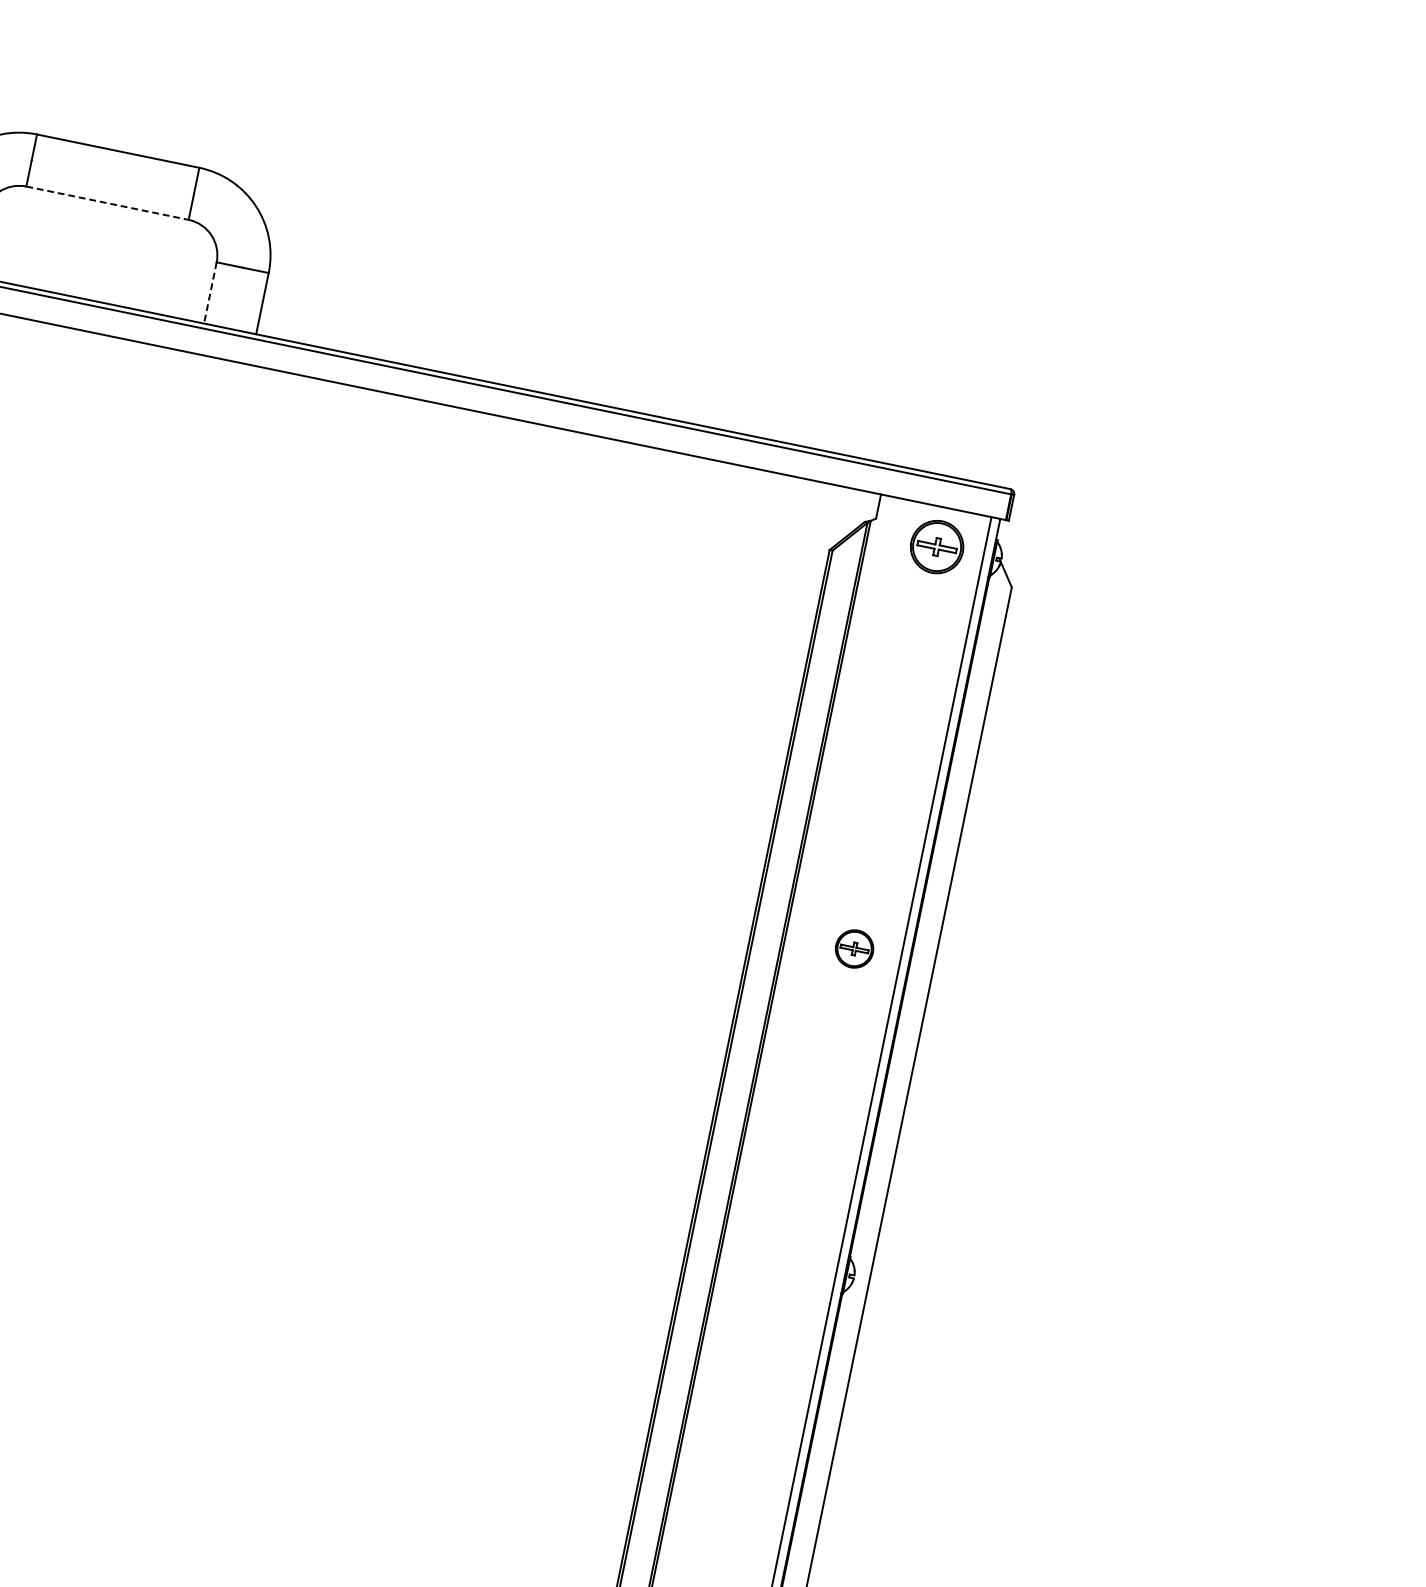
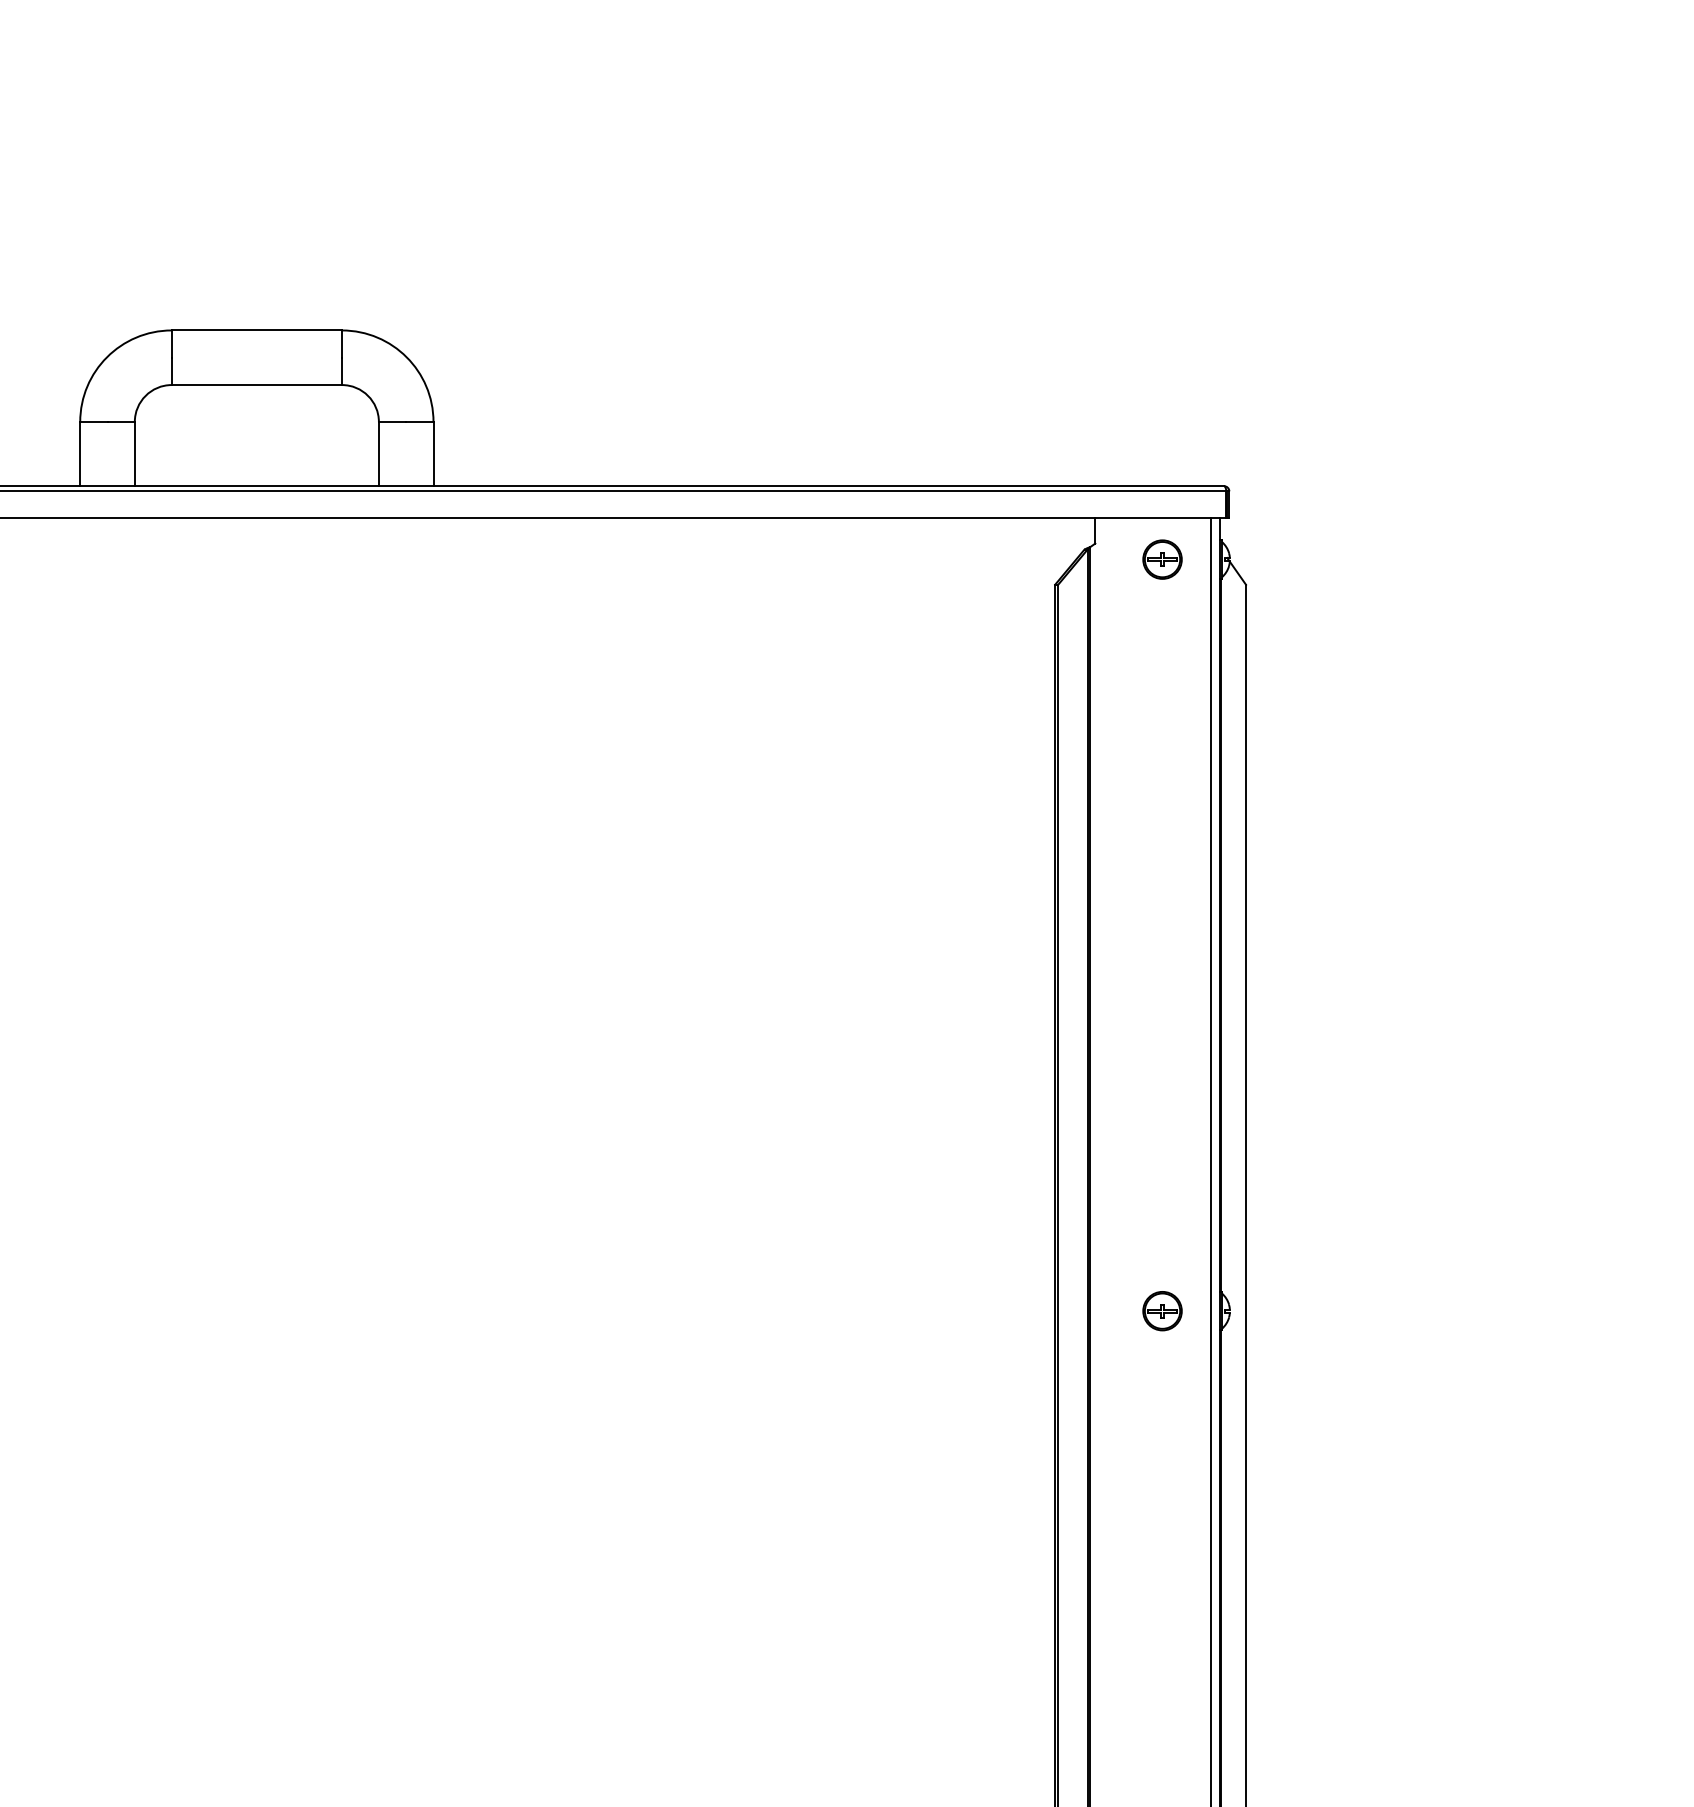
line: (108, 203) -> (257, 385), dashed -> solid
line: (209, 293) -> (378, 454), dashed -> solid
part: (937, 546) -> (1162, 559), size x0.71
part: (854, 949) -> (1162, 1311), moved

